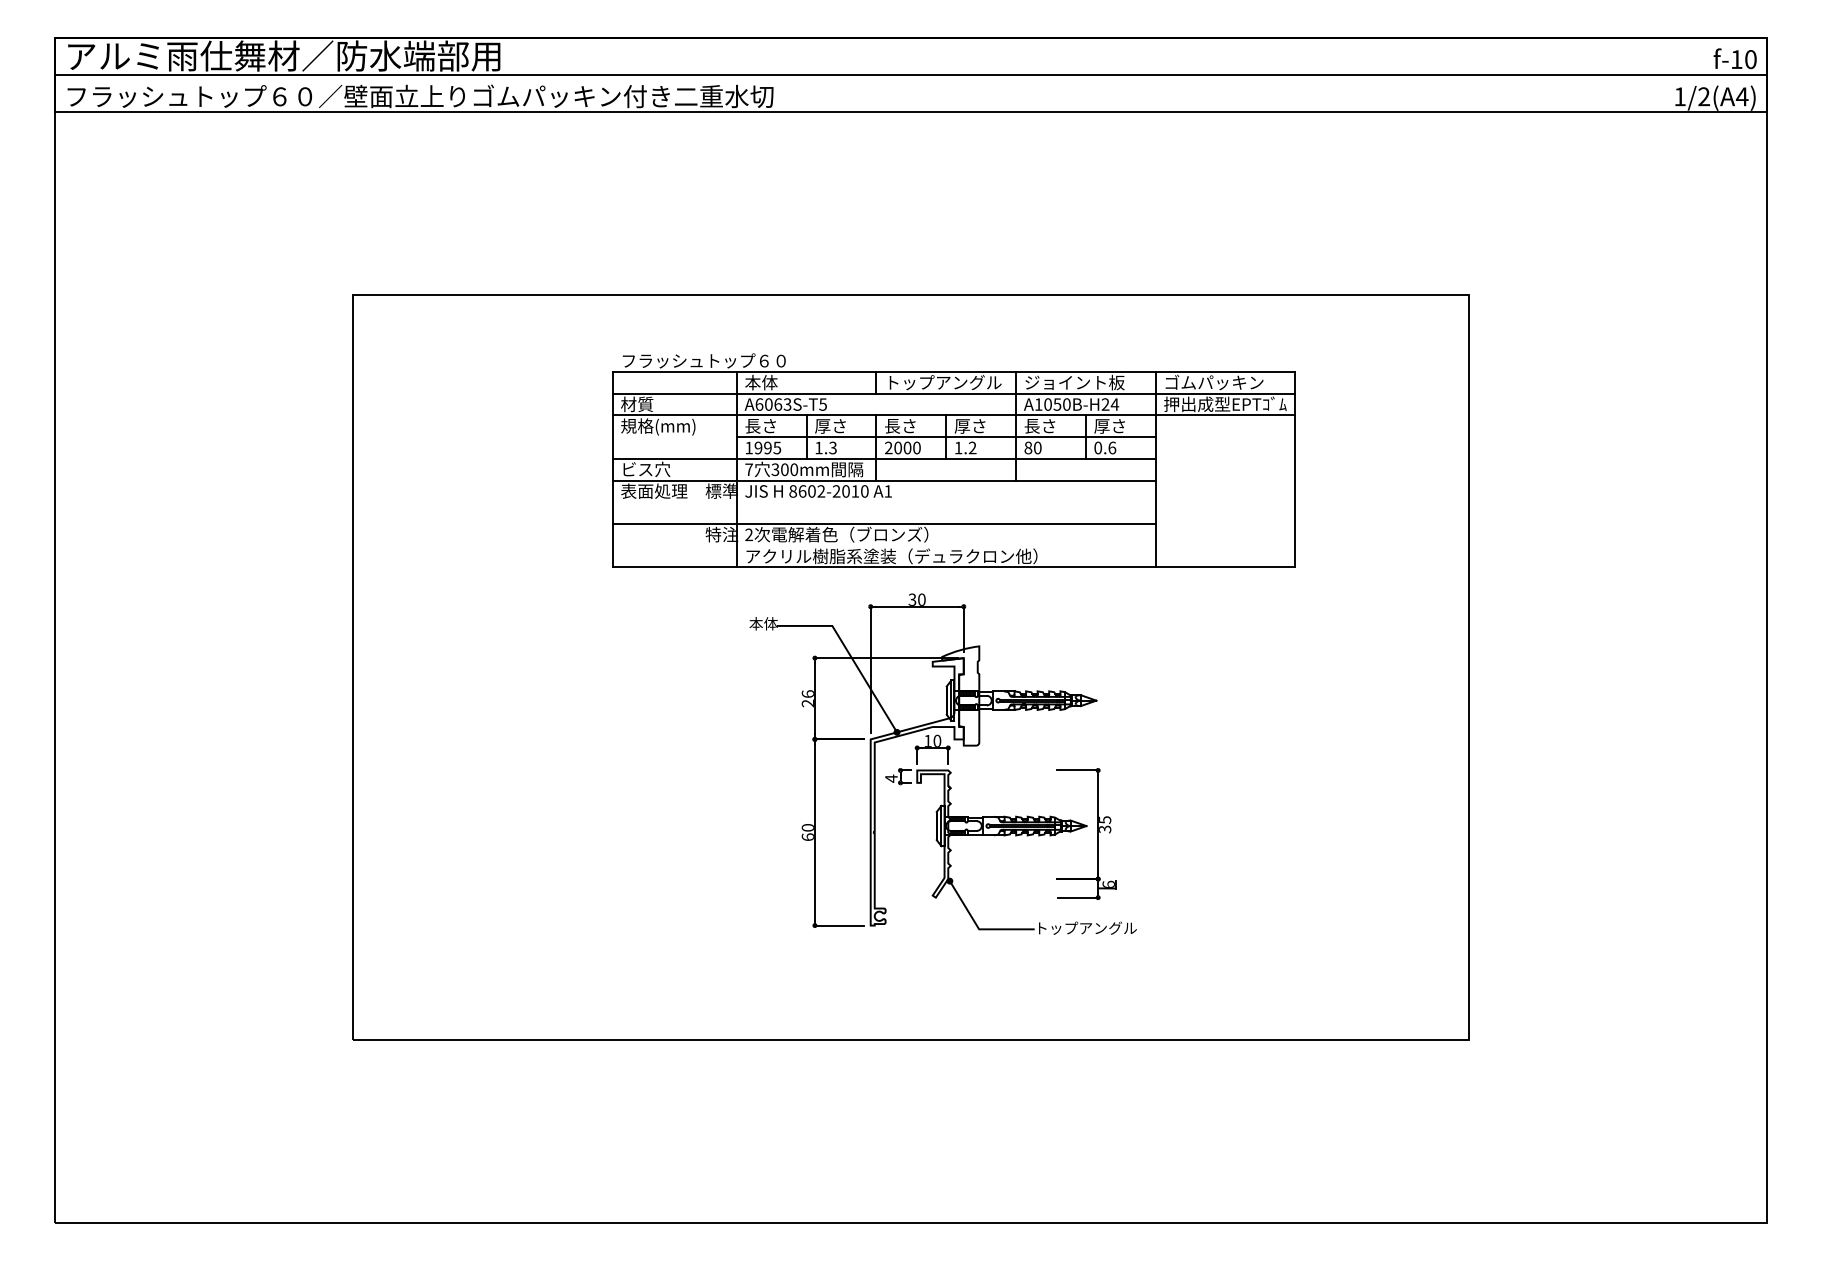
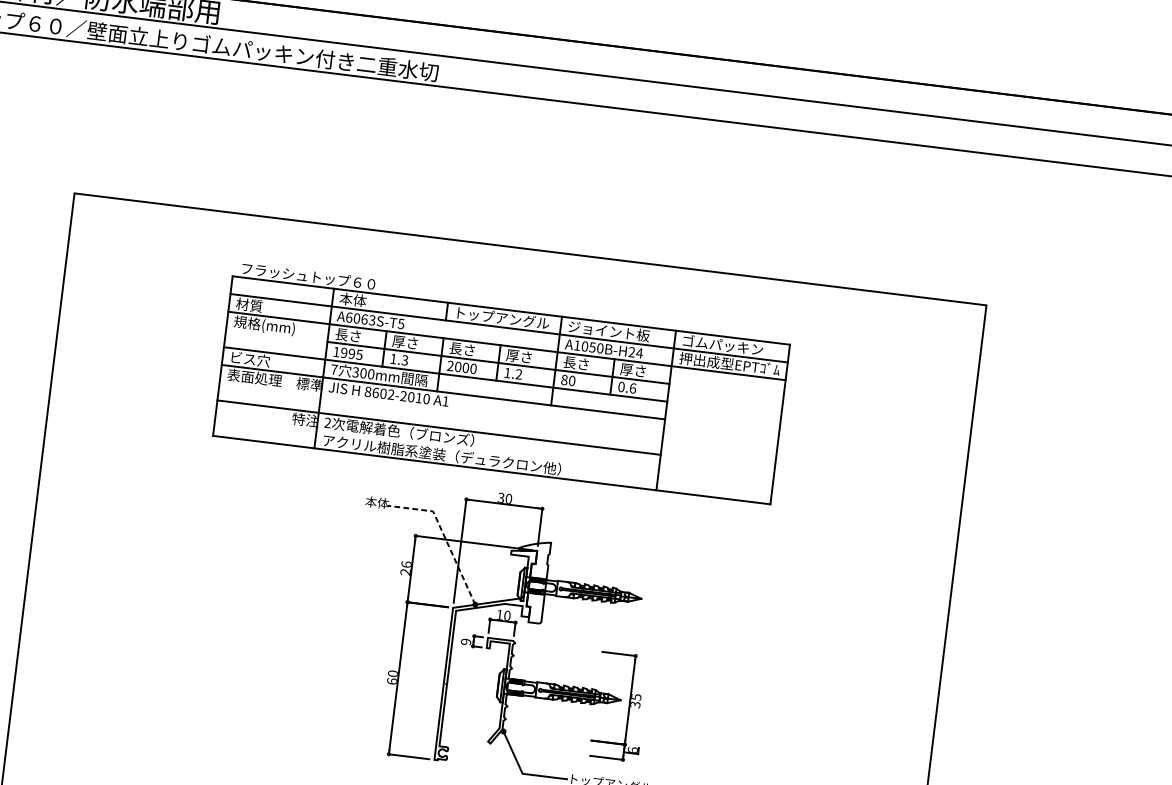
part: (953, 460) -> (502, 382), moved
line: (849, 654) -> (444, 536), solid -> dashed
text: (891, 778) -> (466, 641), 4 -> 9

